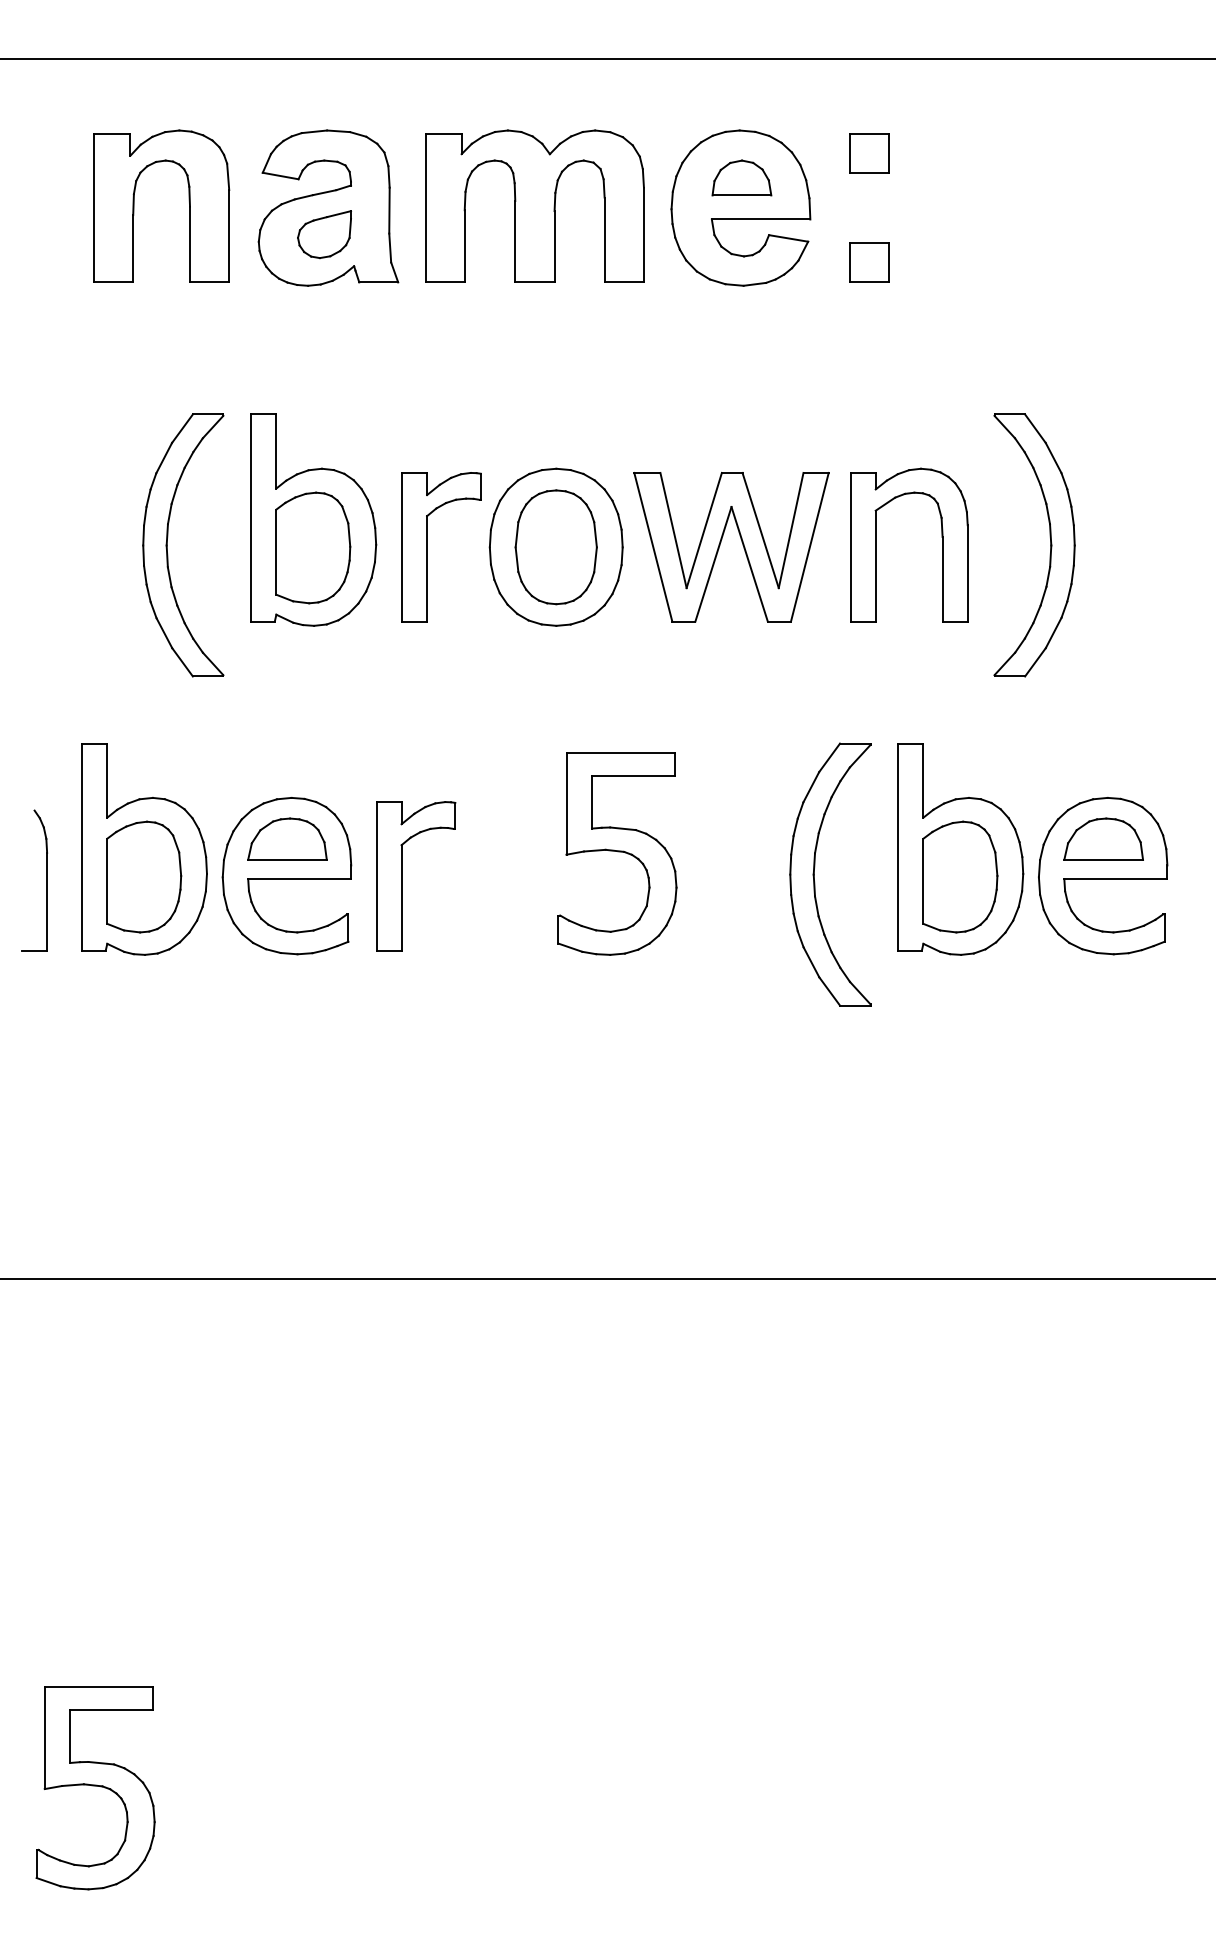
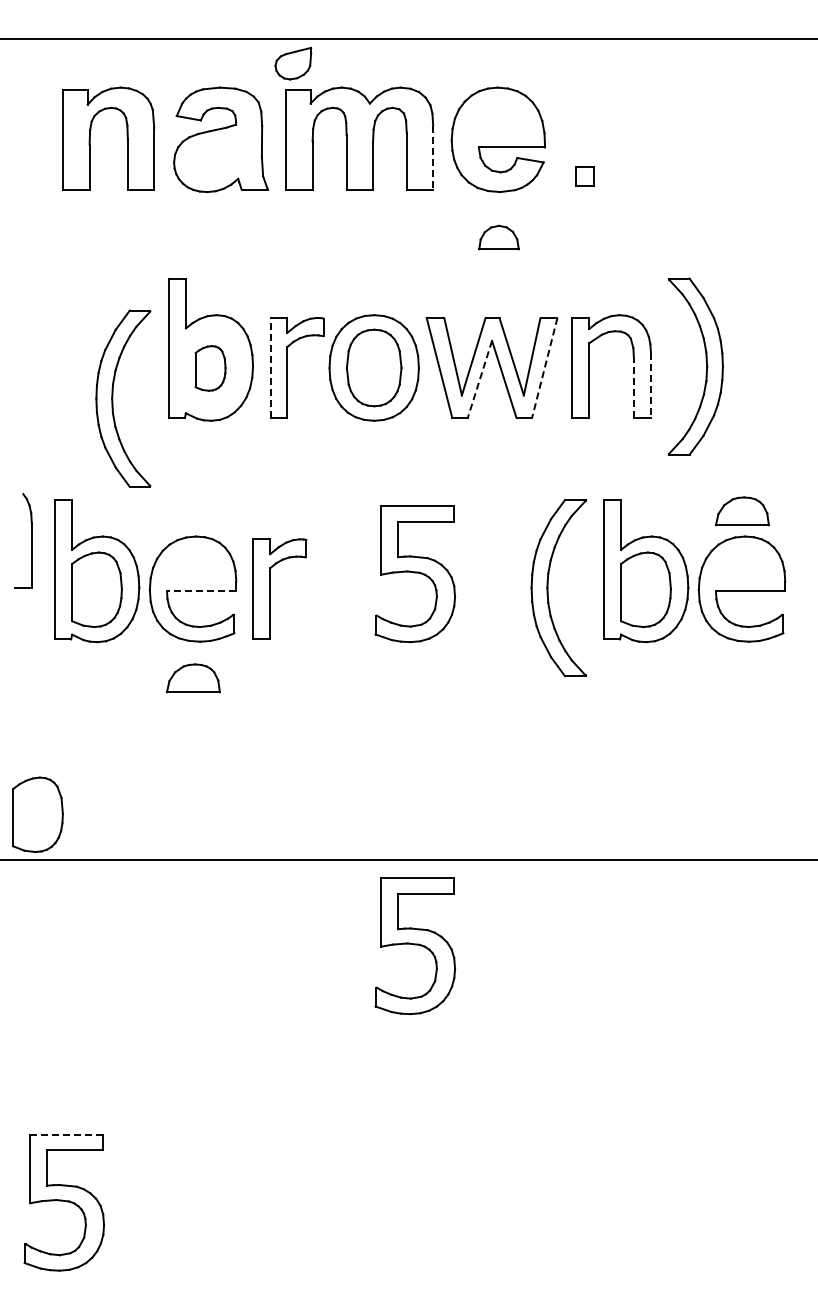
part: (868, 152) -> (584, 102), removed
part: (741, 177) -> (498, 237), moved
part: (324, 234) -> (293, 63), moved
line: (644, 234) -> (433, 157), solid -> dashed
part: (868, 262) -> (584, 176), size x0.7
part: (168, 545) -> (113, 398), moved
line: (402, 546) -> (270, 367), solid -> dashed
part: (312, 548) -> (210, 368), size x0.6
line: (809, 548) -> (544, 368), solid -> dashed
line: (712, 564) -> (479, 379), solid -> dashed
line: (967, 574) -> (650, 386), solid -> dashed
line: (943, 579) -> (634, 389), solid -> dashed
part: (287, 839) -> (193, 678), moved
part: (1103, 839) -> (742, 511), moved
part: (46, 879) -> (31, 540), moved
line: (299, 879) -> (201, 591), solid -> dashed
part: (55, 1211) -> (37, 814), added
part: (616, 1407) -> (414, 946), added
line: (98, 1686) -> (66, 1134), solid -> dashed

